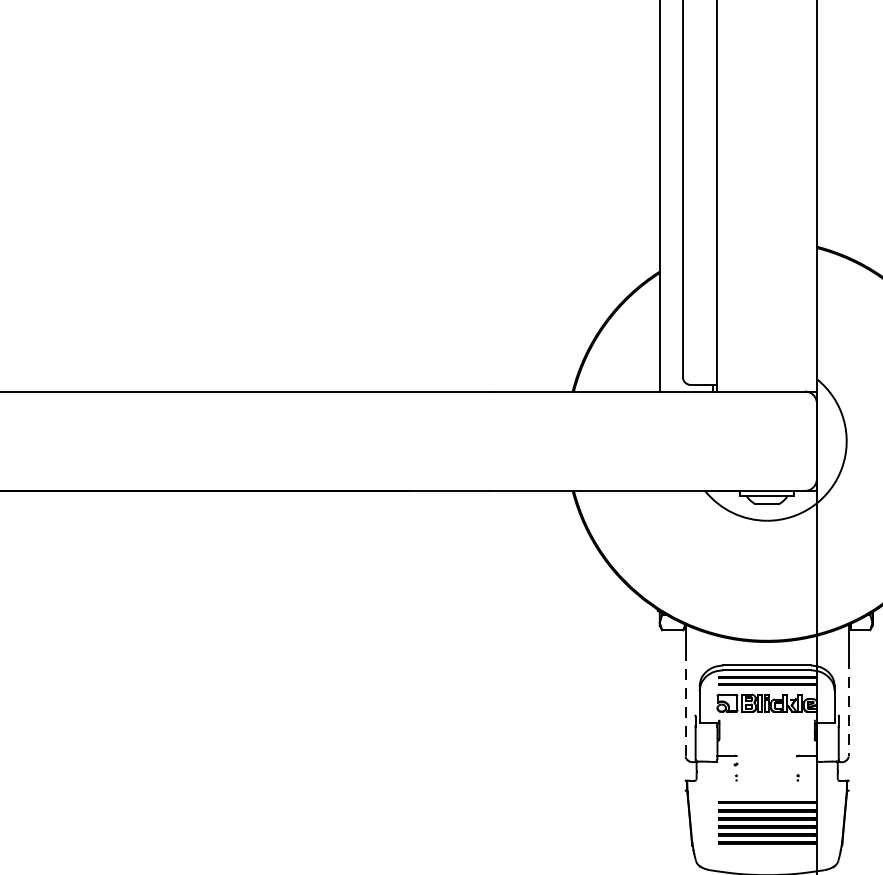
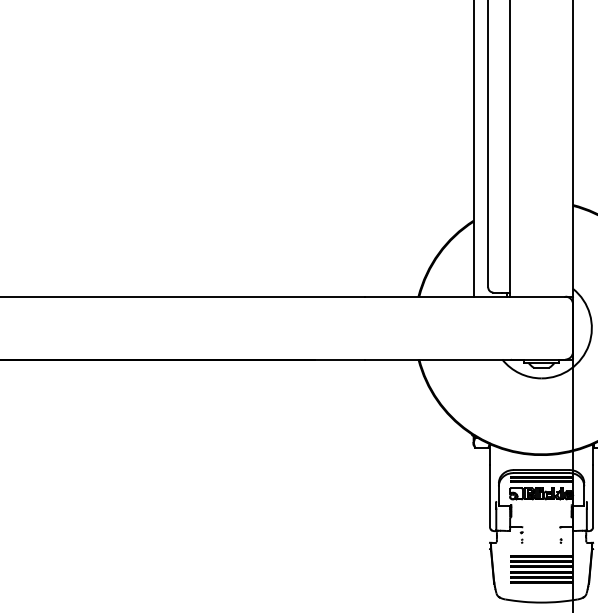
line: (686, 705) -> (490, 495), dashed -> solid
line: (849, 707) -> (593, 496), dashed -> solid

